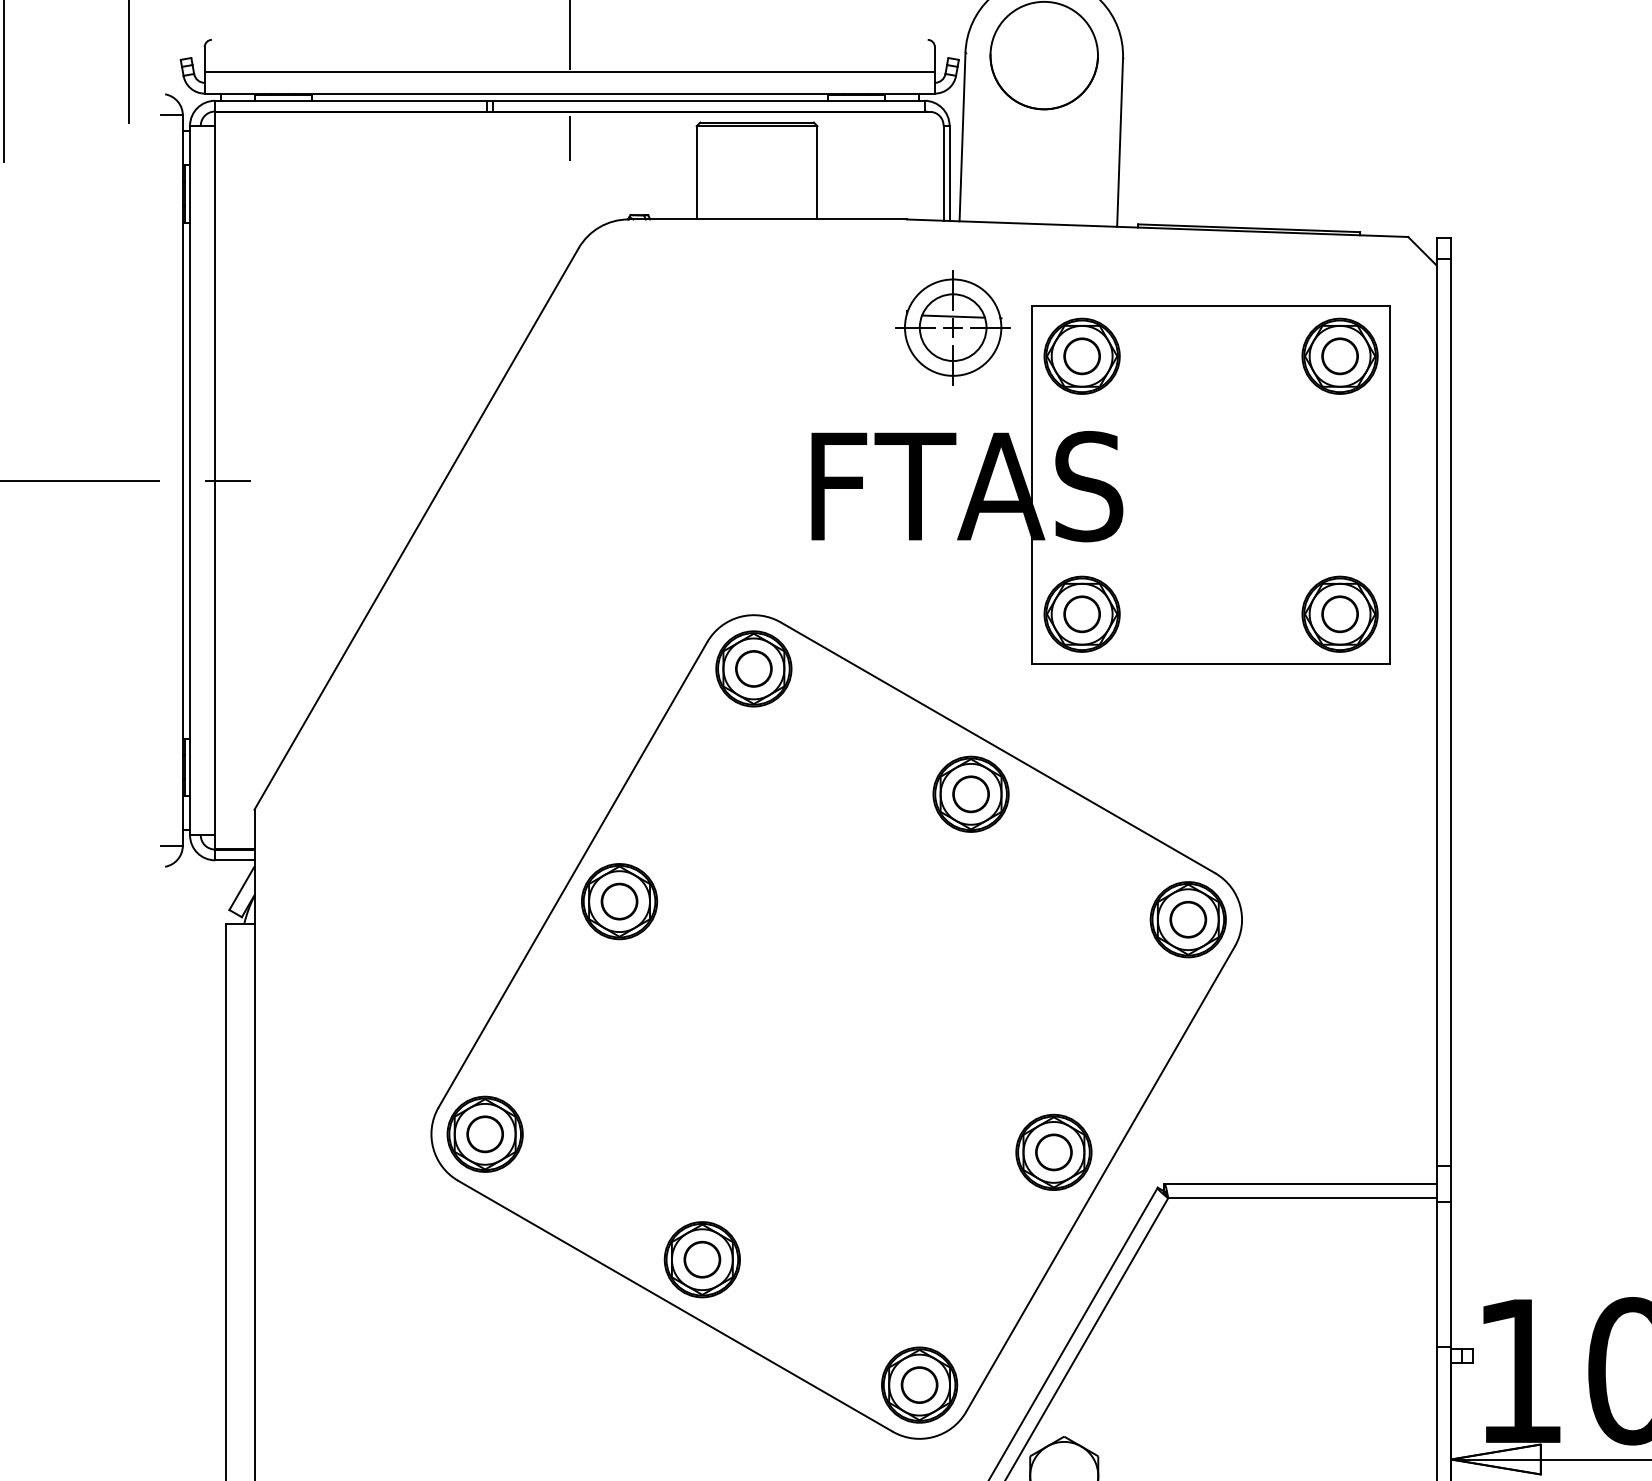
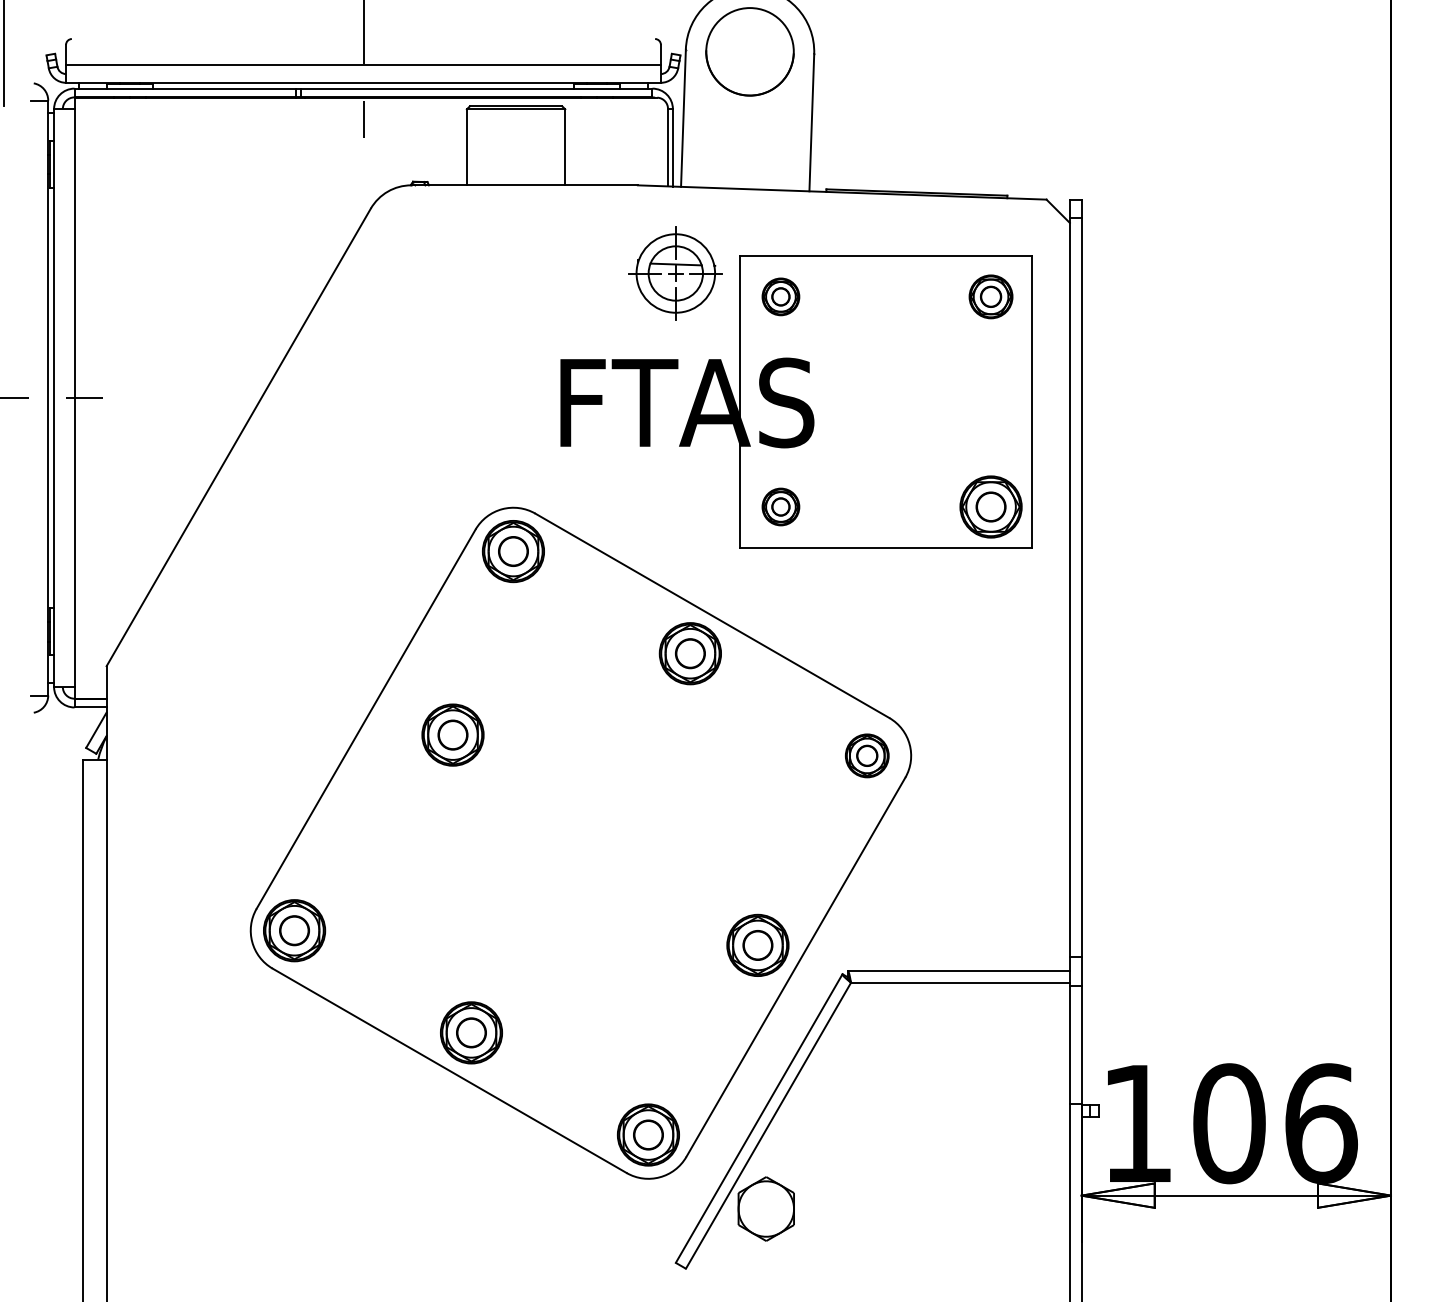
part: (1081, 355) -> (780, 296), size x0.6
part: (1339, 355) -> (990, 296), size x0.7
part: (1081, 613) -> (780, 506), size x0.6
part: (618, 900) -> (452, 734), moved
part: (1187, 919) -> (866, 755), size x0.7

